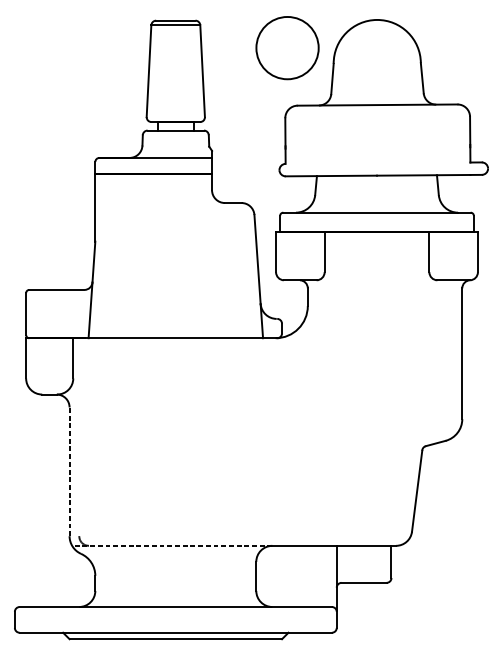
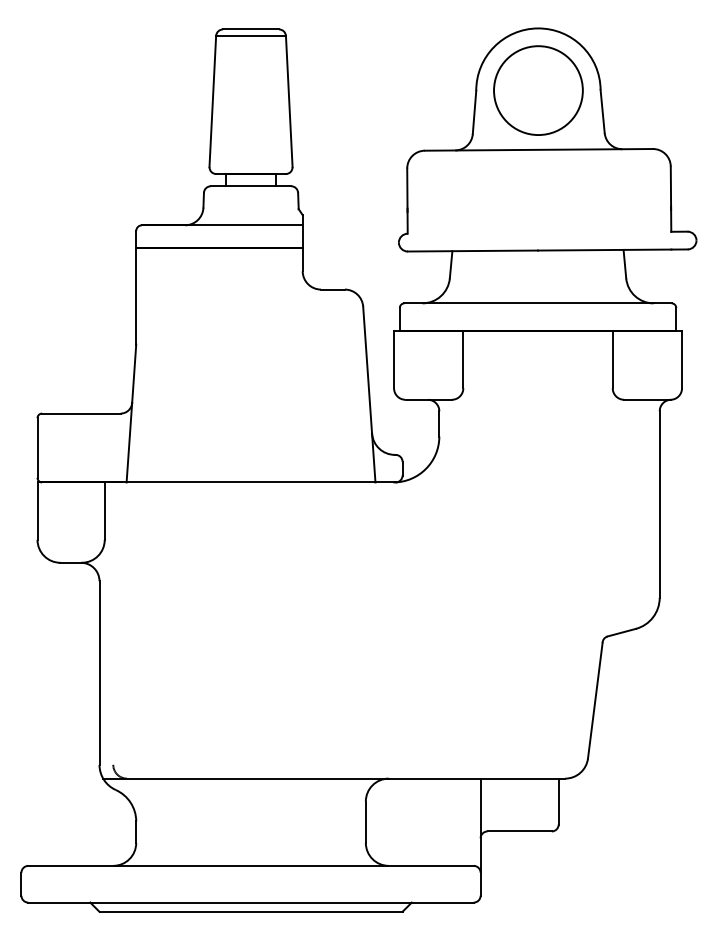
circle: (287, 48) -> (538, 90), moved
line: (69, 472) -> (99, 673), dashed -> solid
line: (172, 545) -> (246, 778), dashed -> solid

